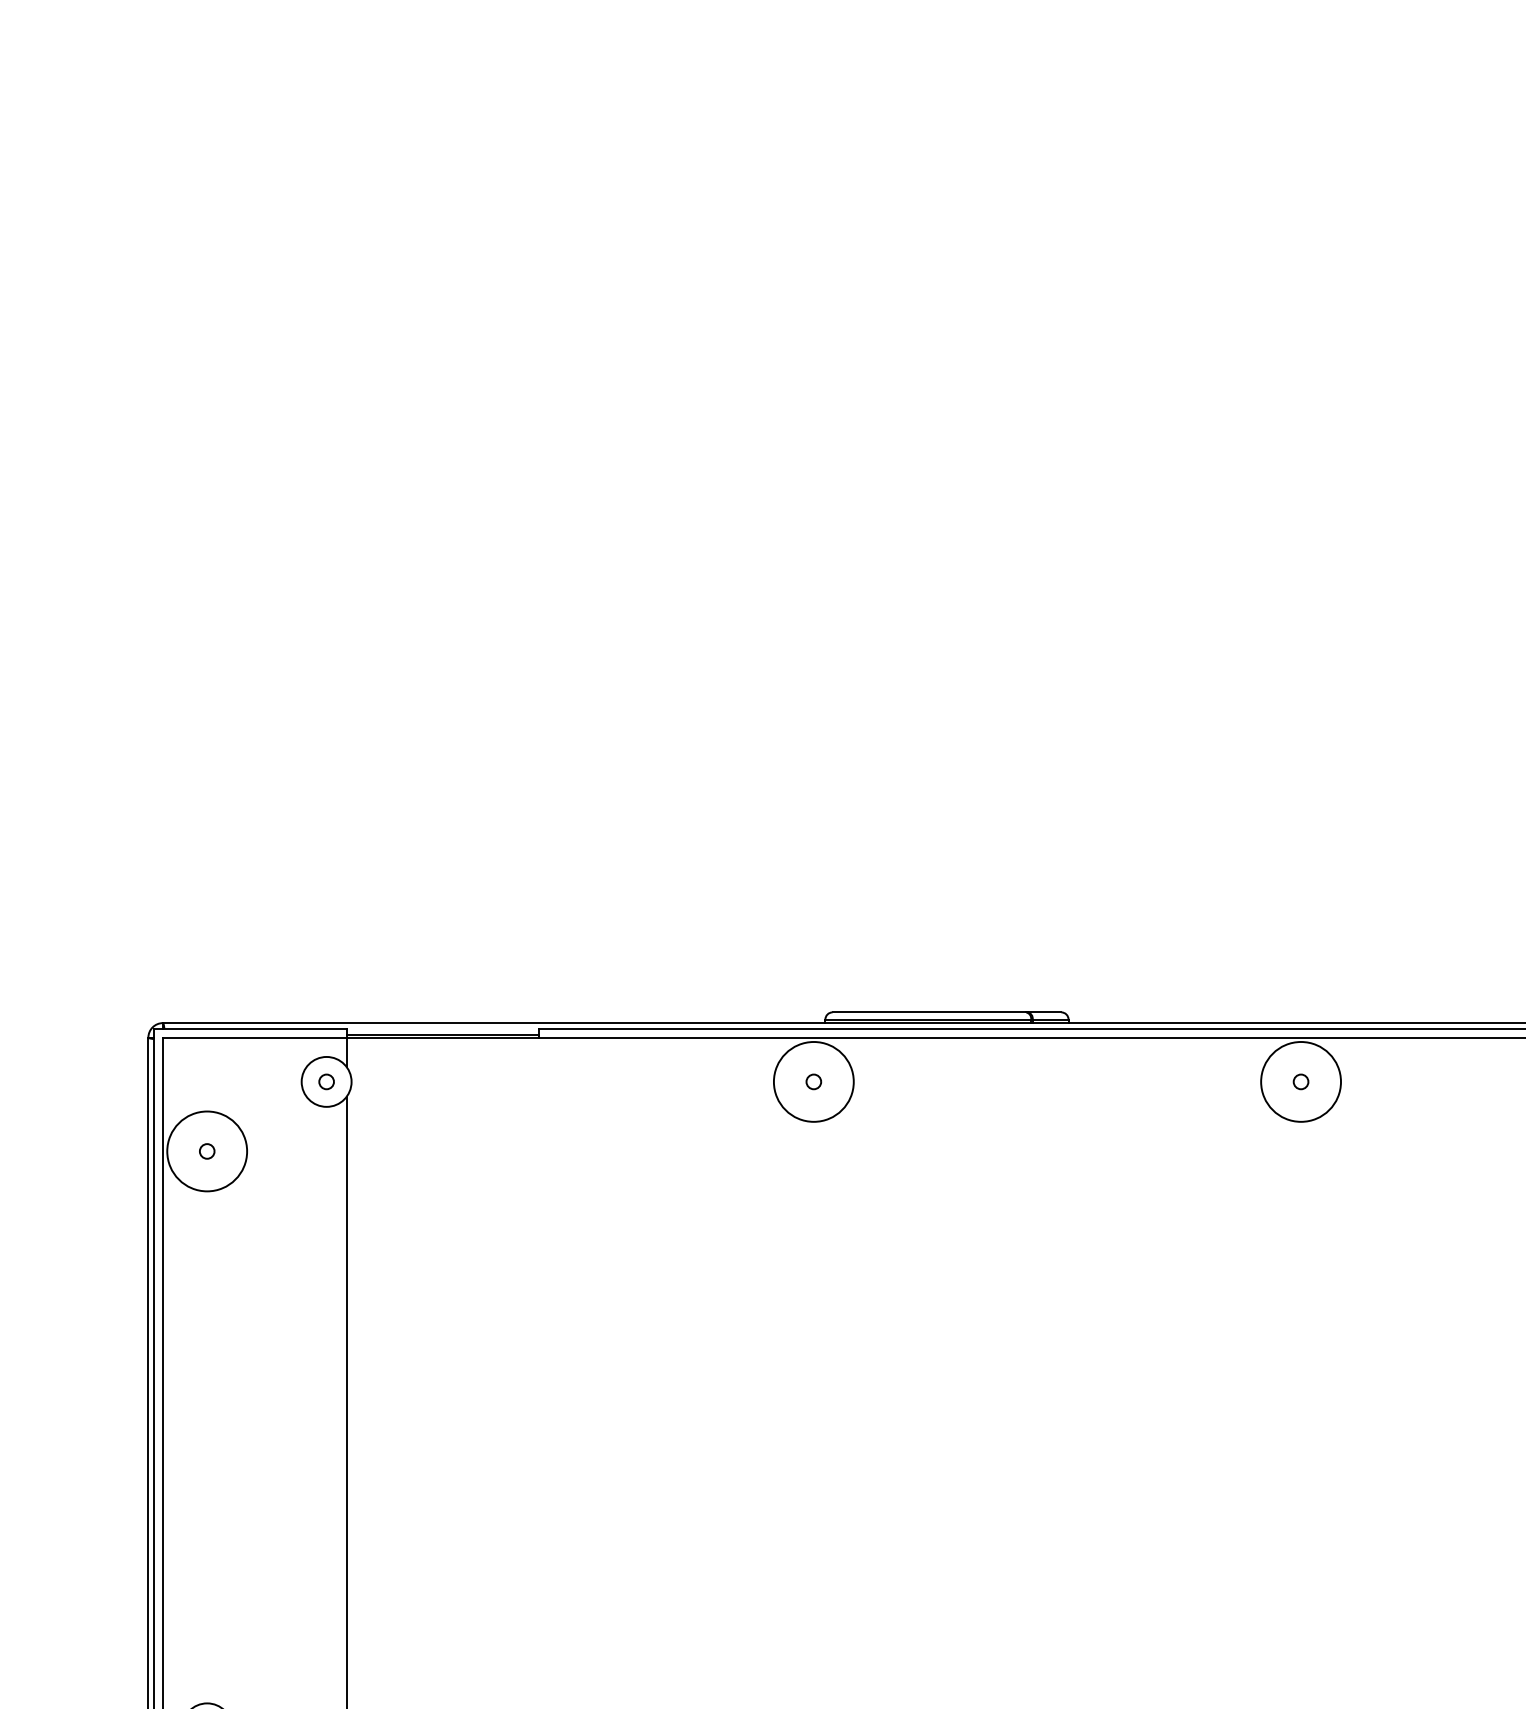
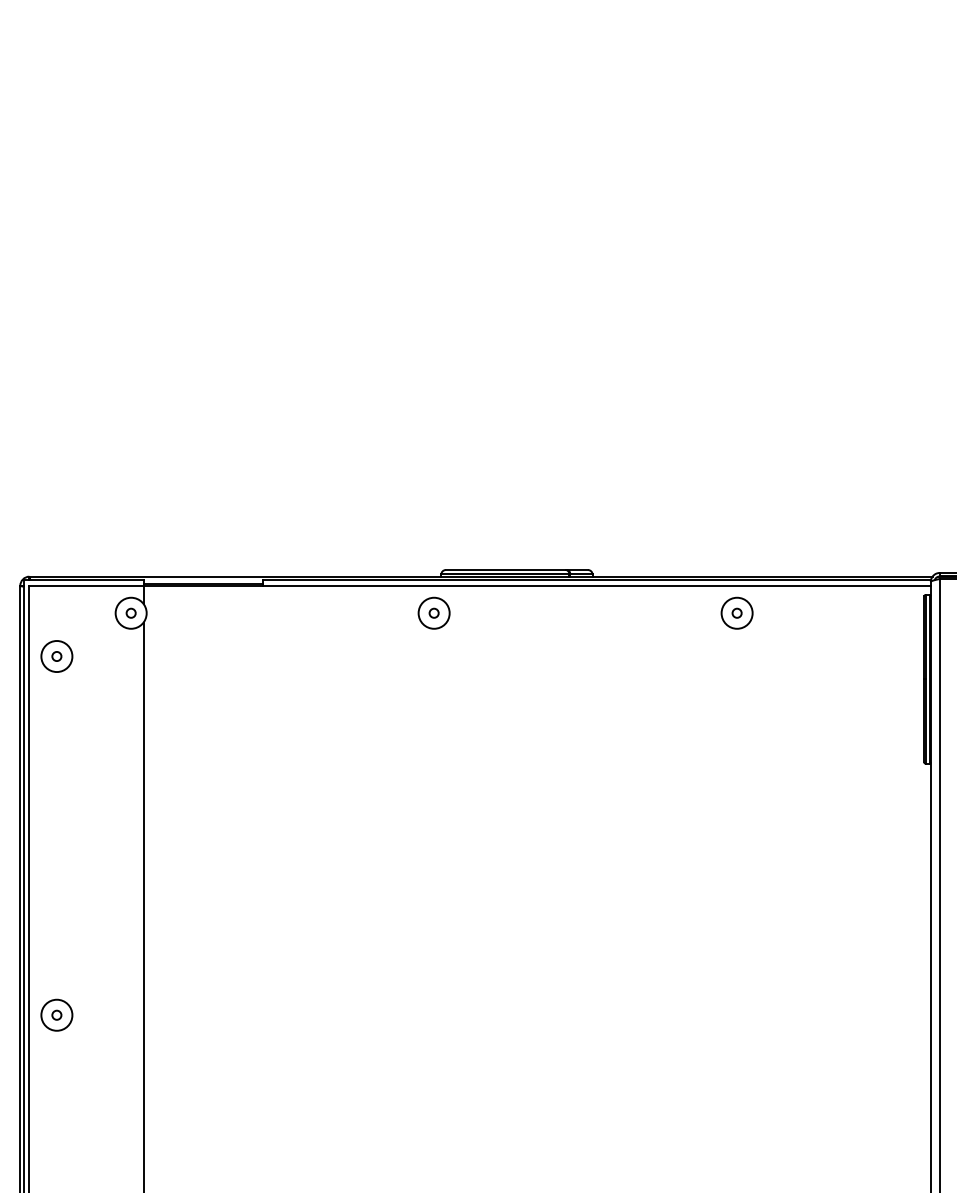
circle: (812, 1080) -> (433, 612), size x0.62
circle: (1300, 1080) -> (736, 612), size x0.62
circle: (206, 1151) -> (56, 656), size x0.62

